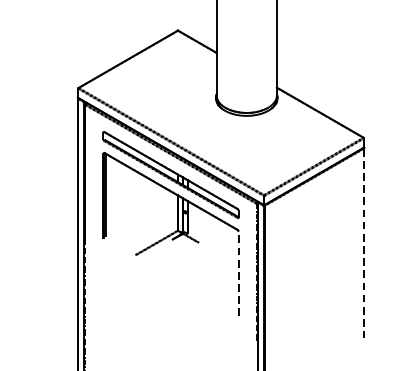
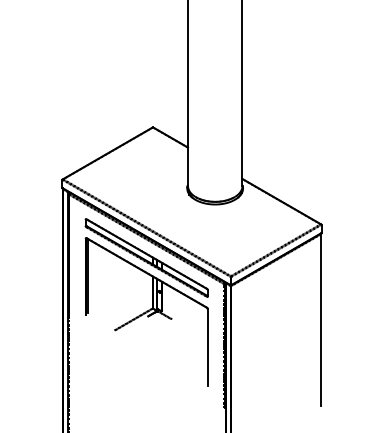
line: (364, 242) -> (321, 319), dashed -> solid
line: (238, 272) -> (207, 346), dashed -> solid

